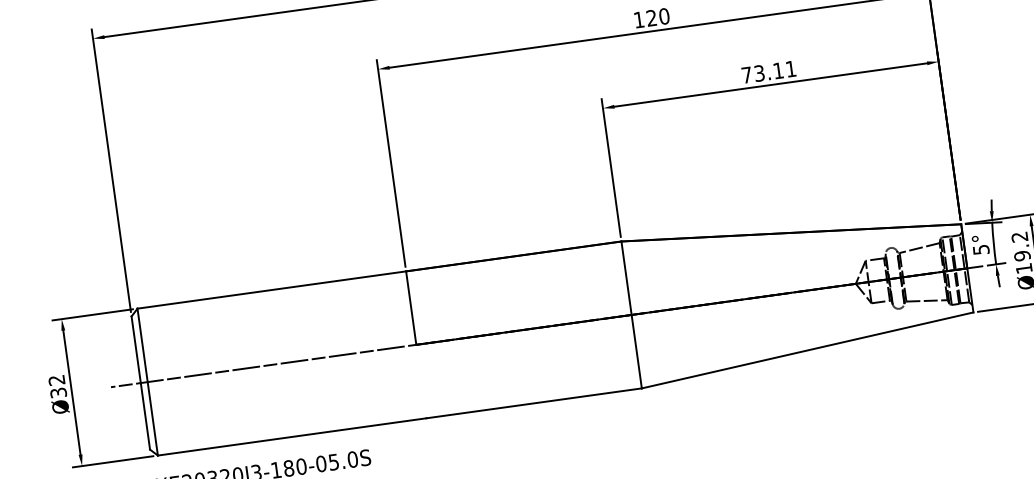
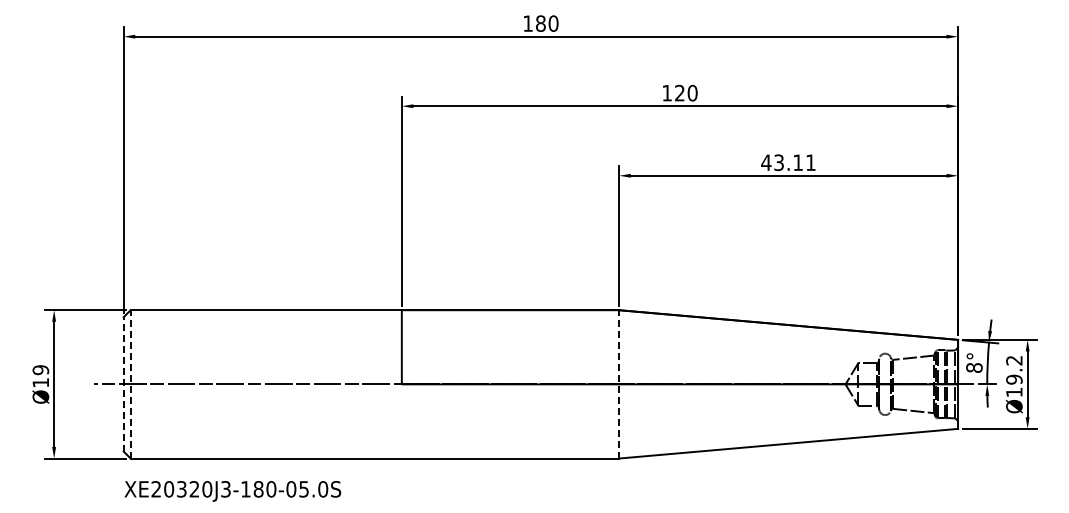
text: (747, 74) -> (766, 162), 73.11 -> 43.11
text: (981, 249) -> (974, 367), 5° -> 8°
line: (631, 314) -> (619, 383), solid -> dashed
line: (147, 381) -> (130, 383), solid -> dashed
line: (140, 382) -> (123, 383), solid -> dashed
text: (57, 386) -> (40, 376), Ø32 -> Ø19

